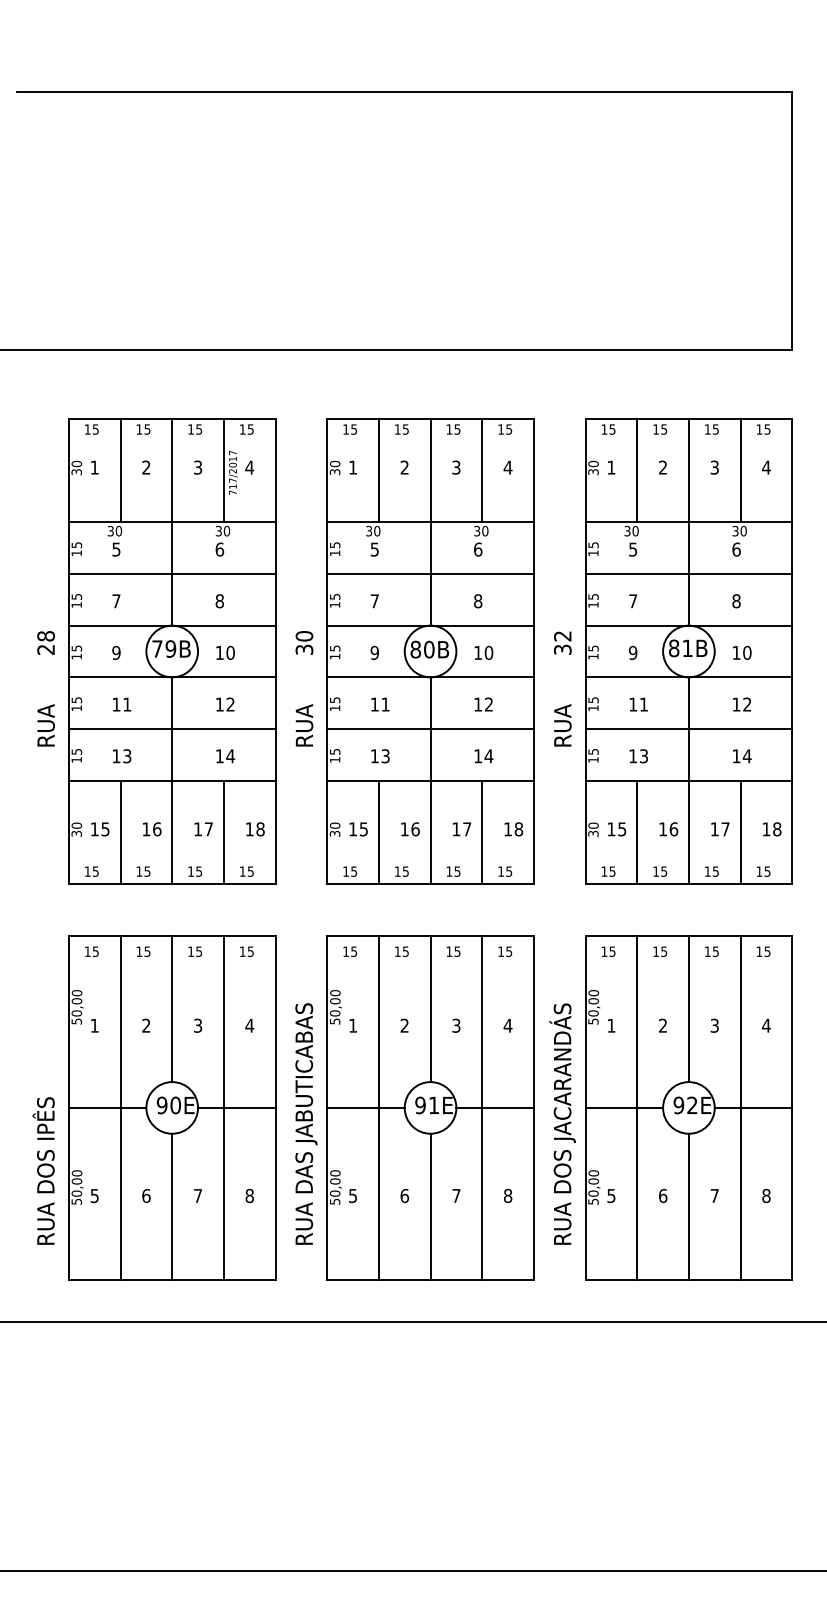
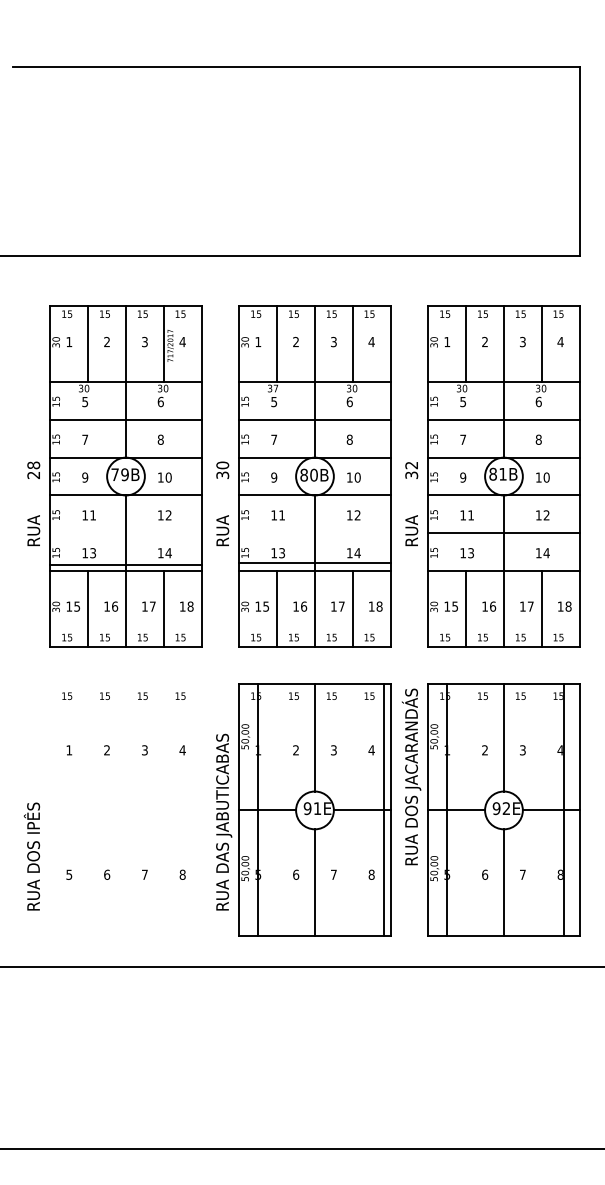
text: (377, 530) -> (276, 388), 30 -> 37
line: (171, 729) -> (125, 565), moved
line: (430, 729) -> (314, 562), moved
part: (172, 1107) -> (126, 810), removed
line: (378, 1107) -> (257, 810), moved
line: (482, 1107) -> (383, 810), moved
line: (637, 1107) -> (447, 810), moved
line: (740, 1107) -> (563, 810), moved
text: (562, 1123) -> (411, 776), moved

